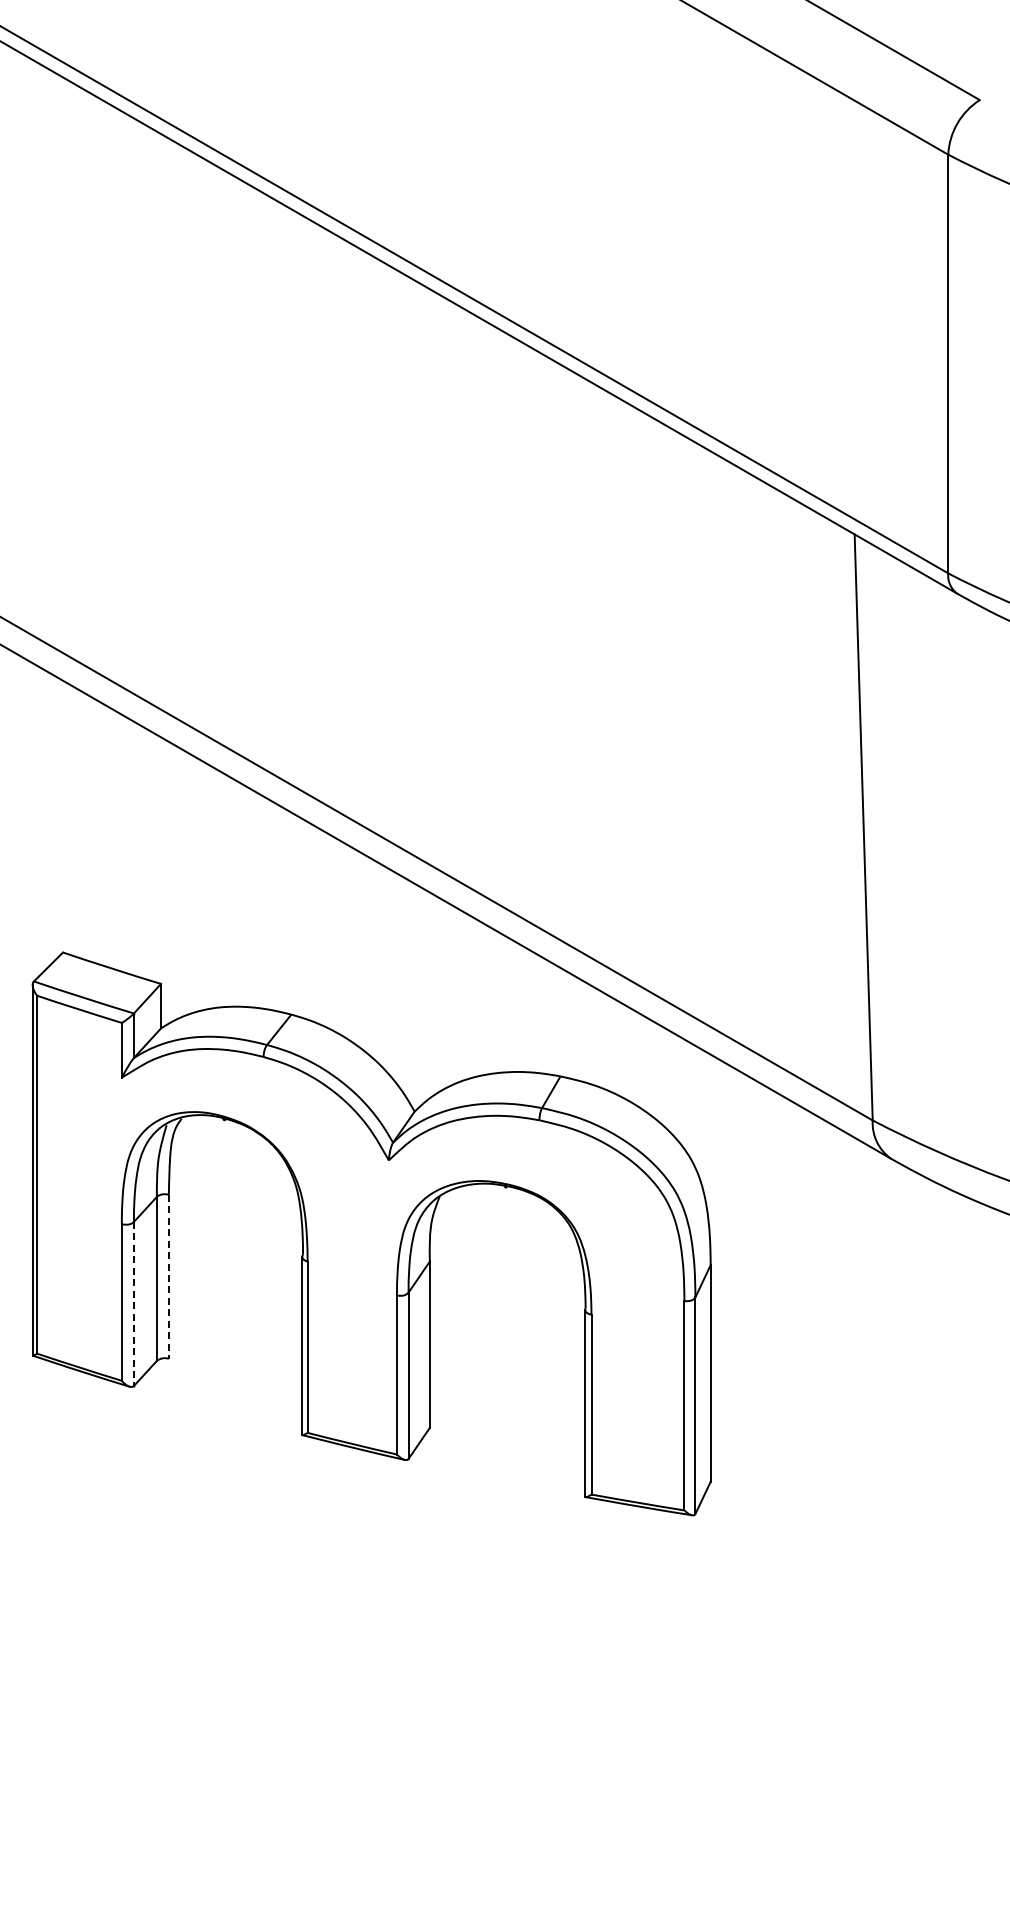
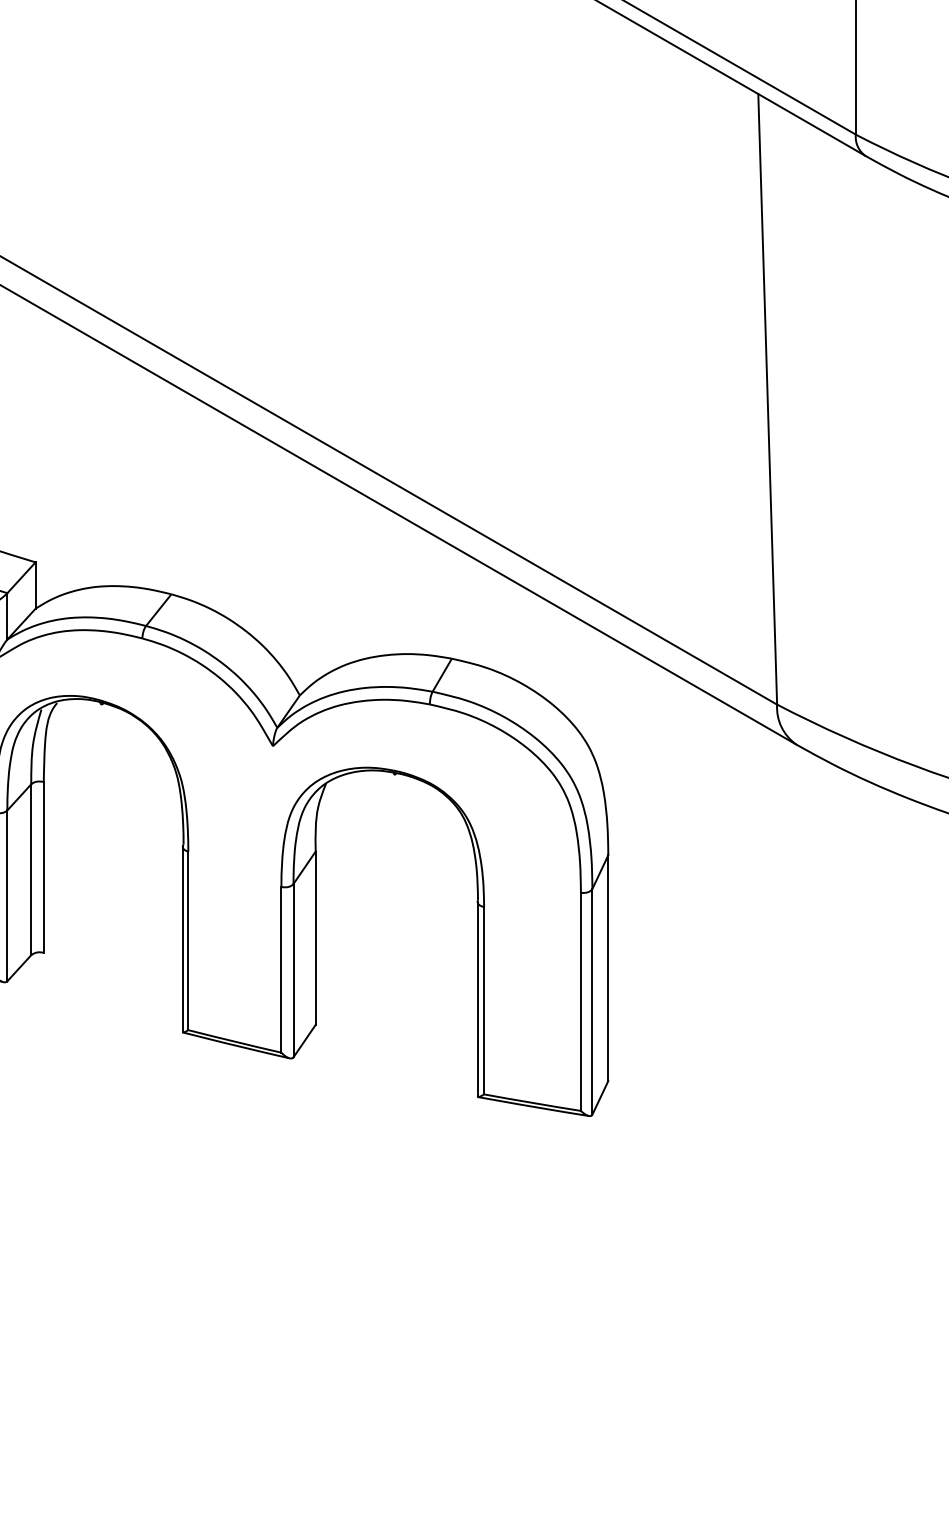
line: (168, 1276) -> (43, 867), dashed -> solid
line: (133, 1304) -> (6, 896), dashed -> solid

